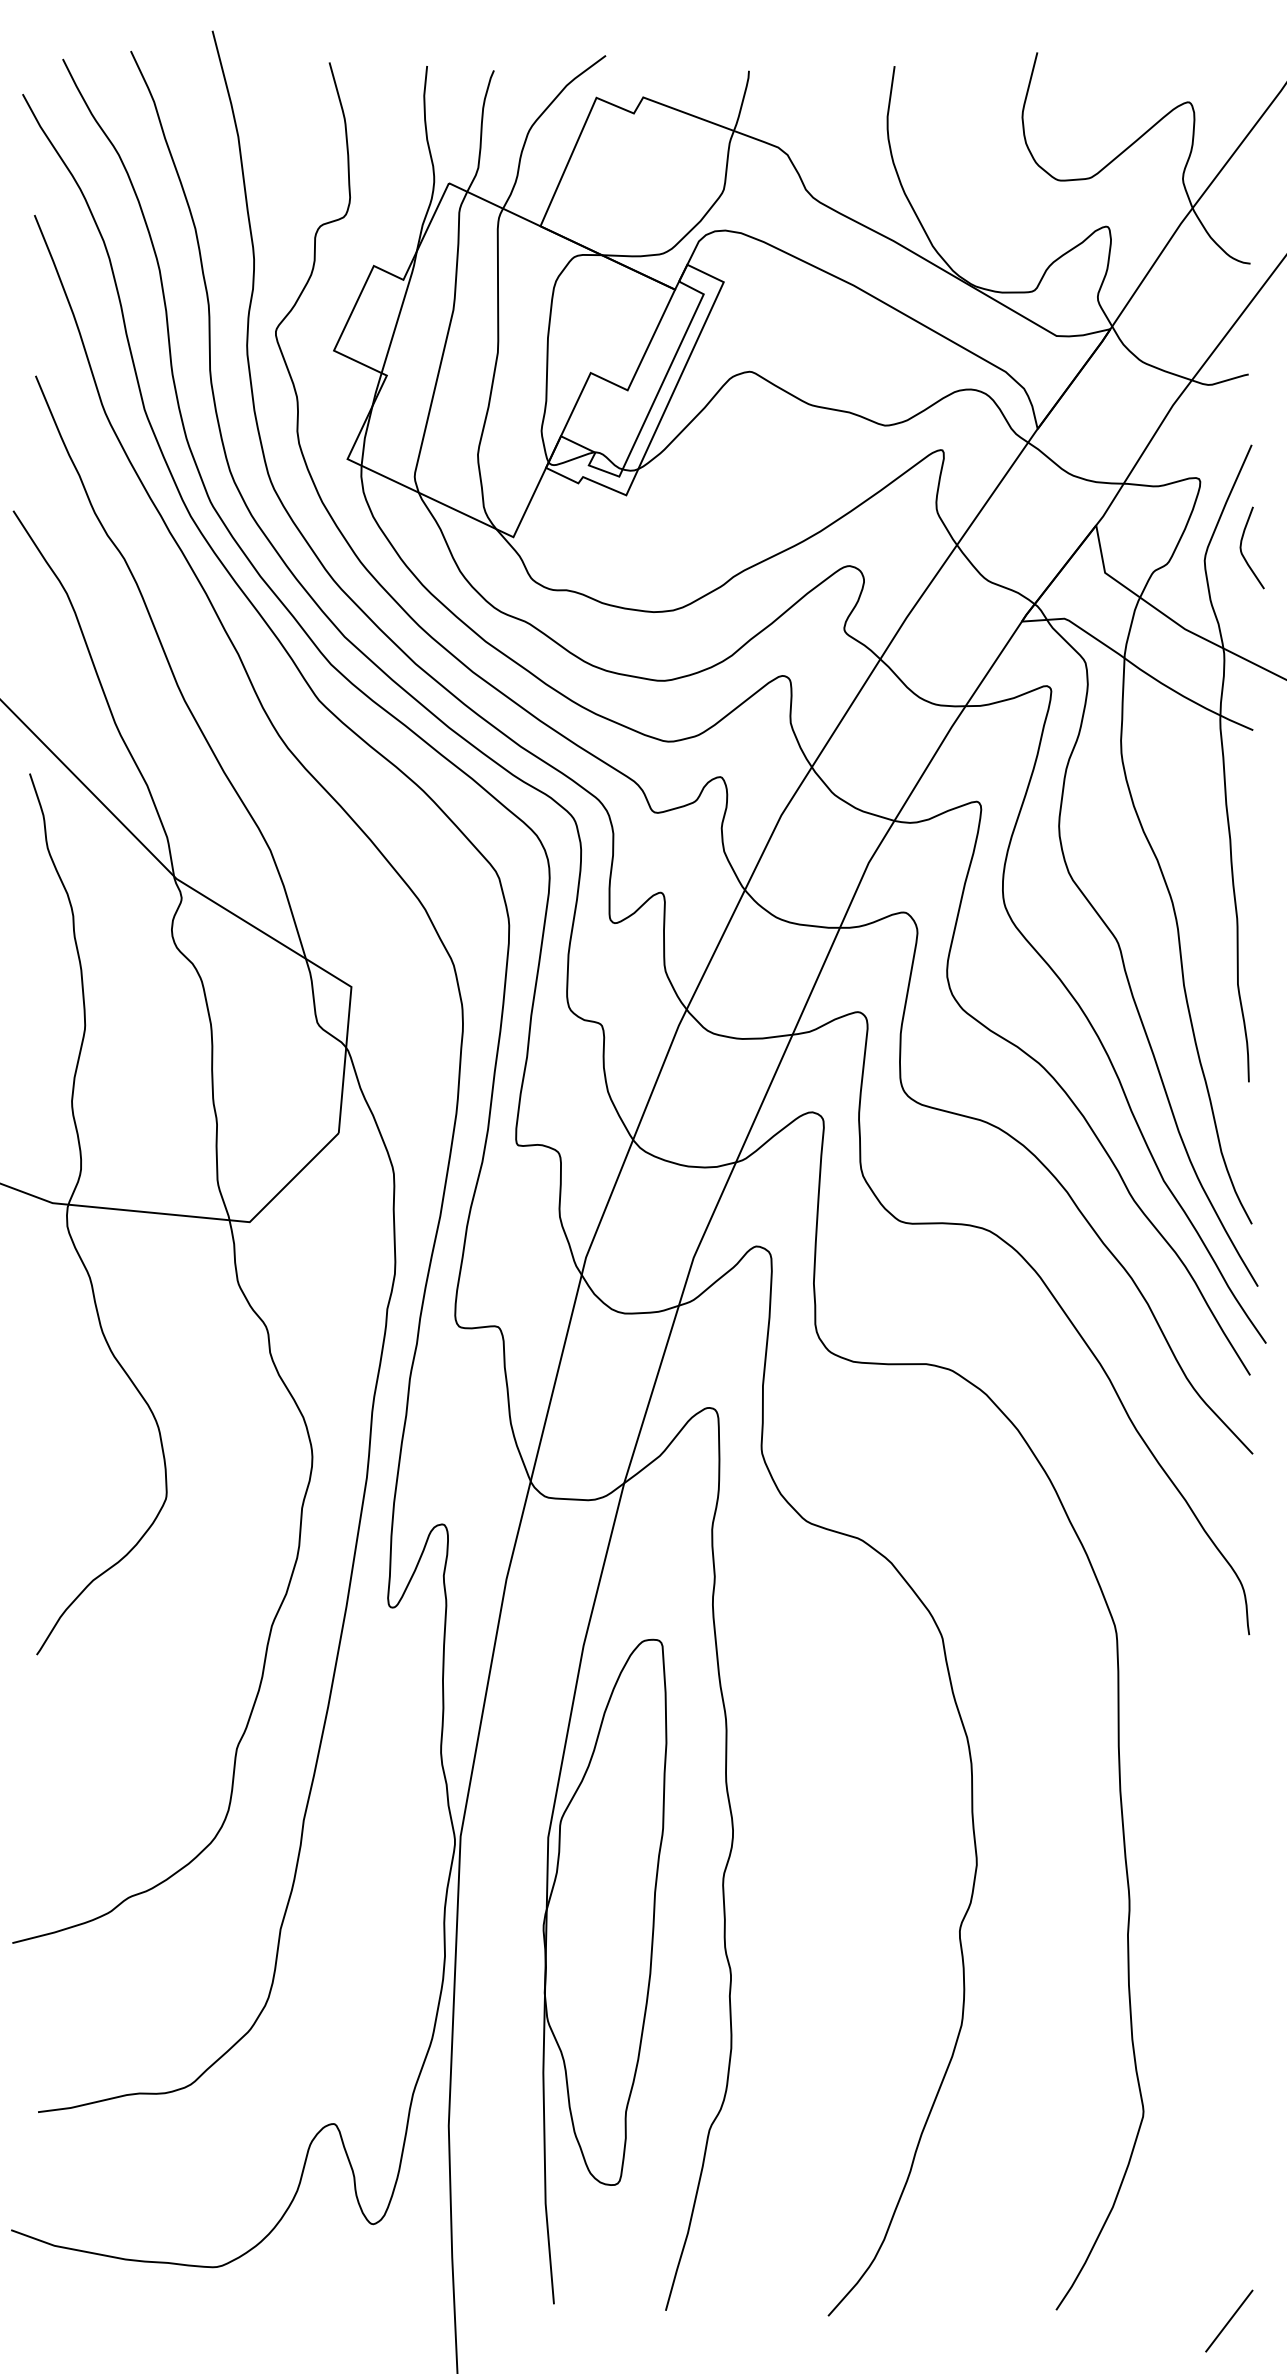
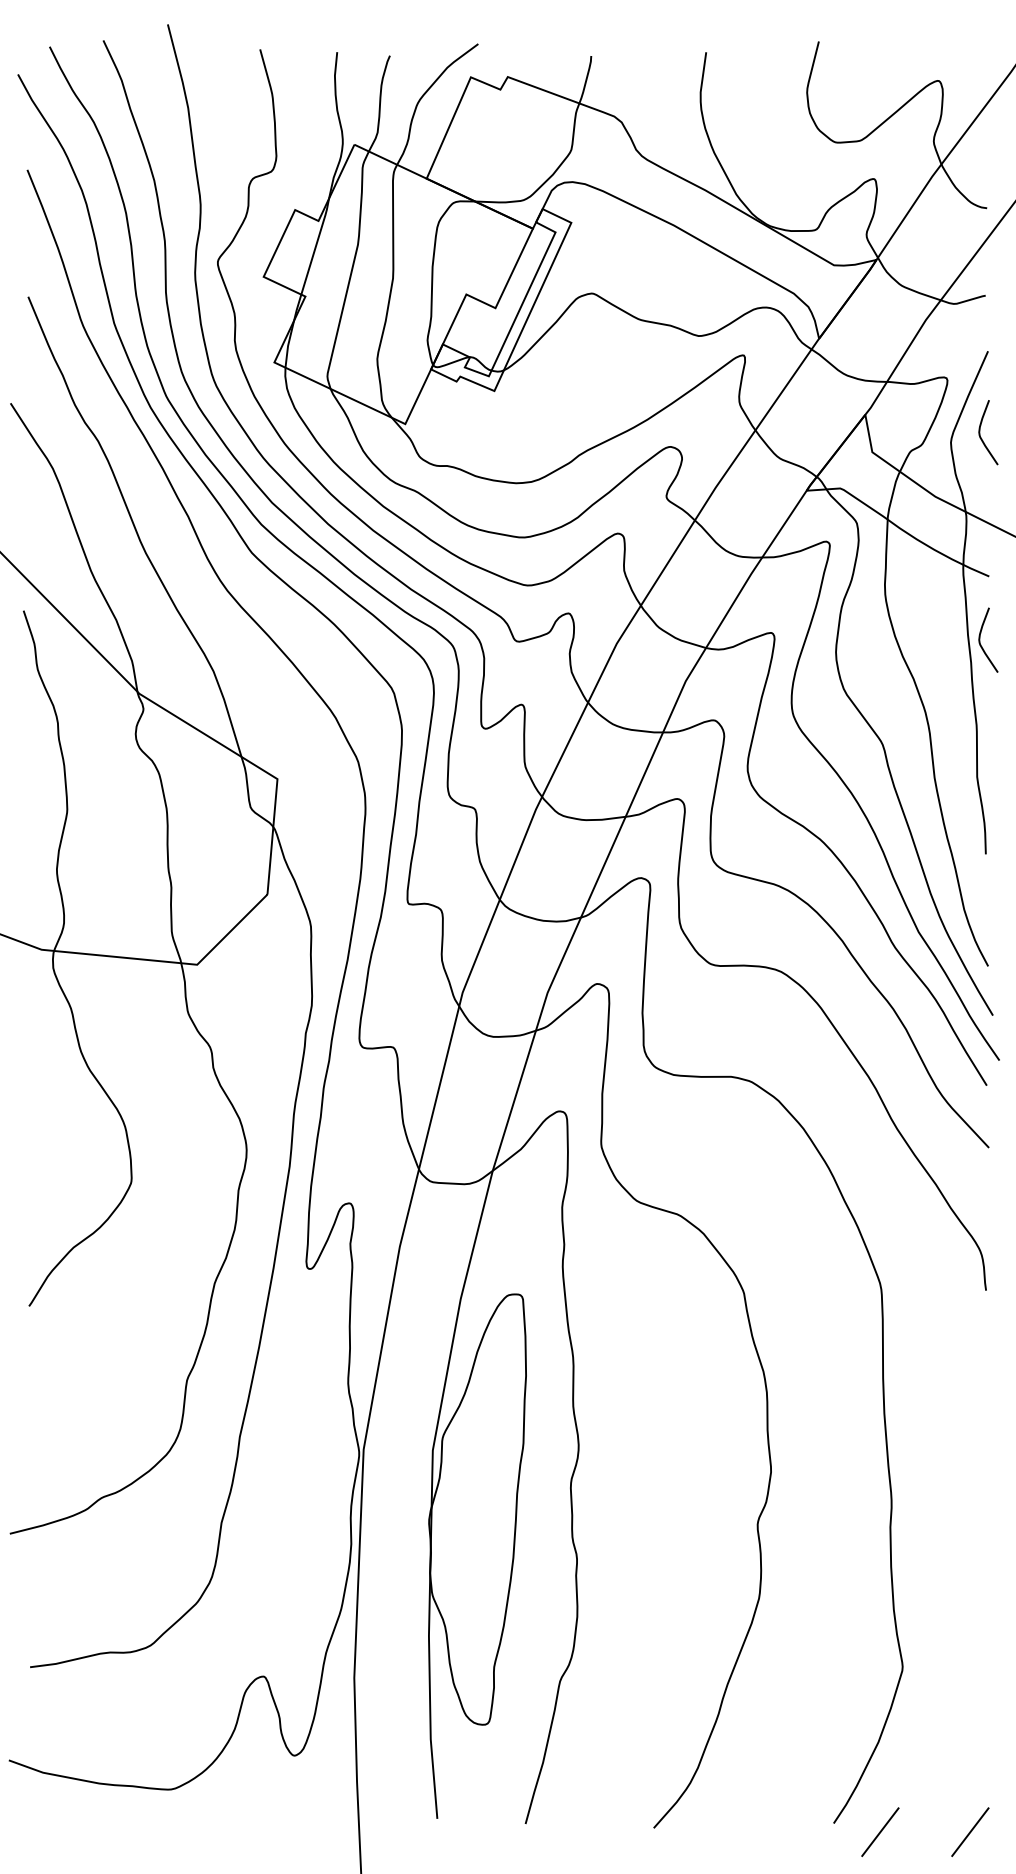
curve: (1241, 810) -> (980, 639), added
line: (1115, 2320) -> (880, 1831), added

